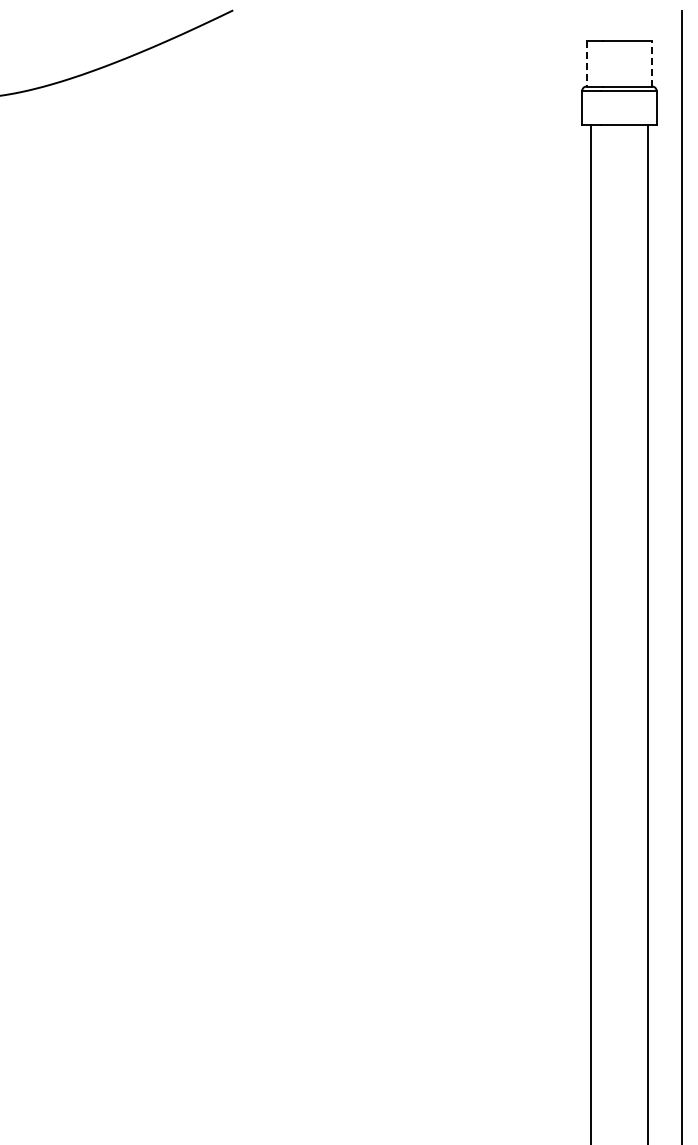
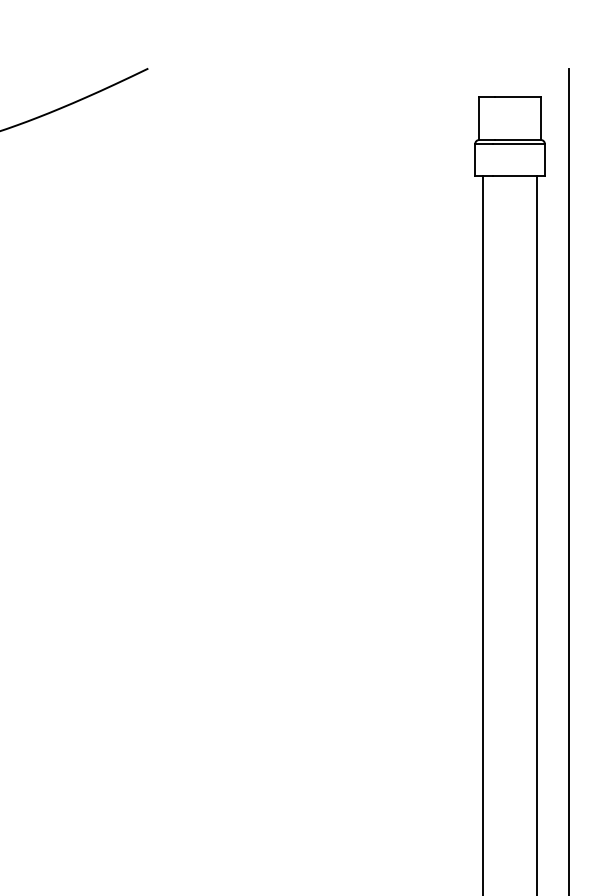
line: (586, 63) -> (479, 118), dashed -> solid
line: (652, 63) -> (541, 118), dashed -> solid

